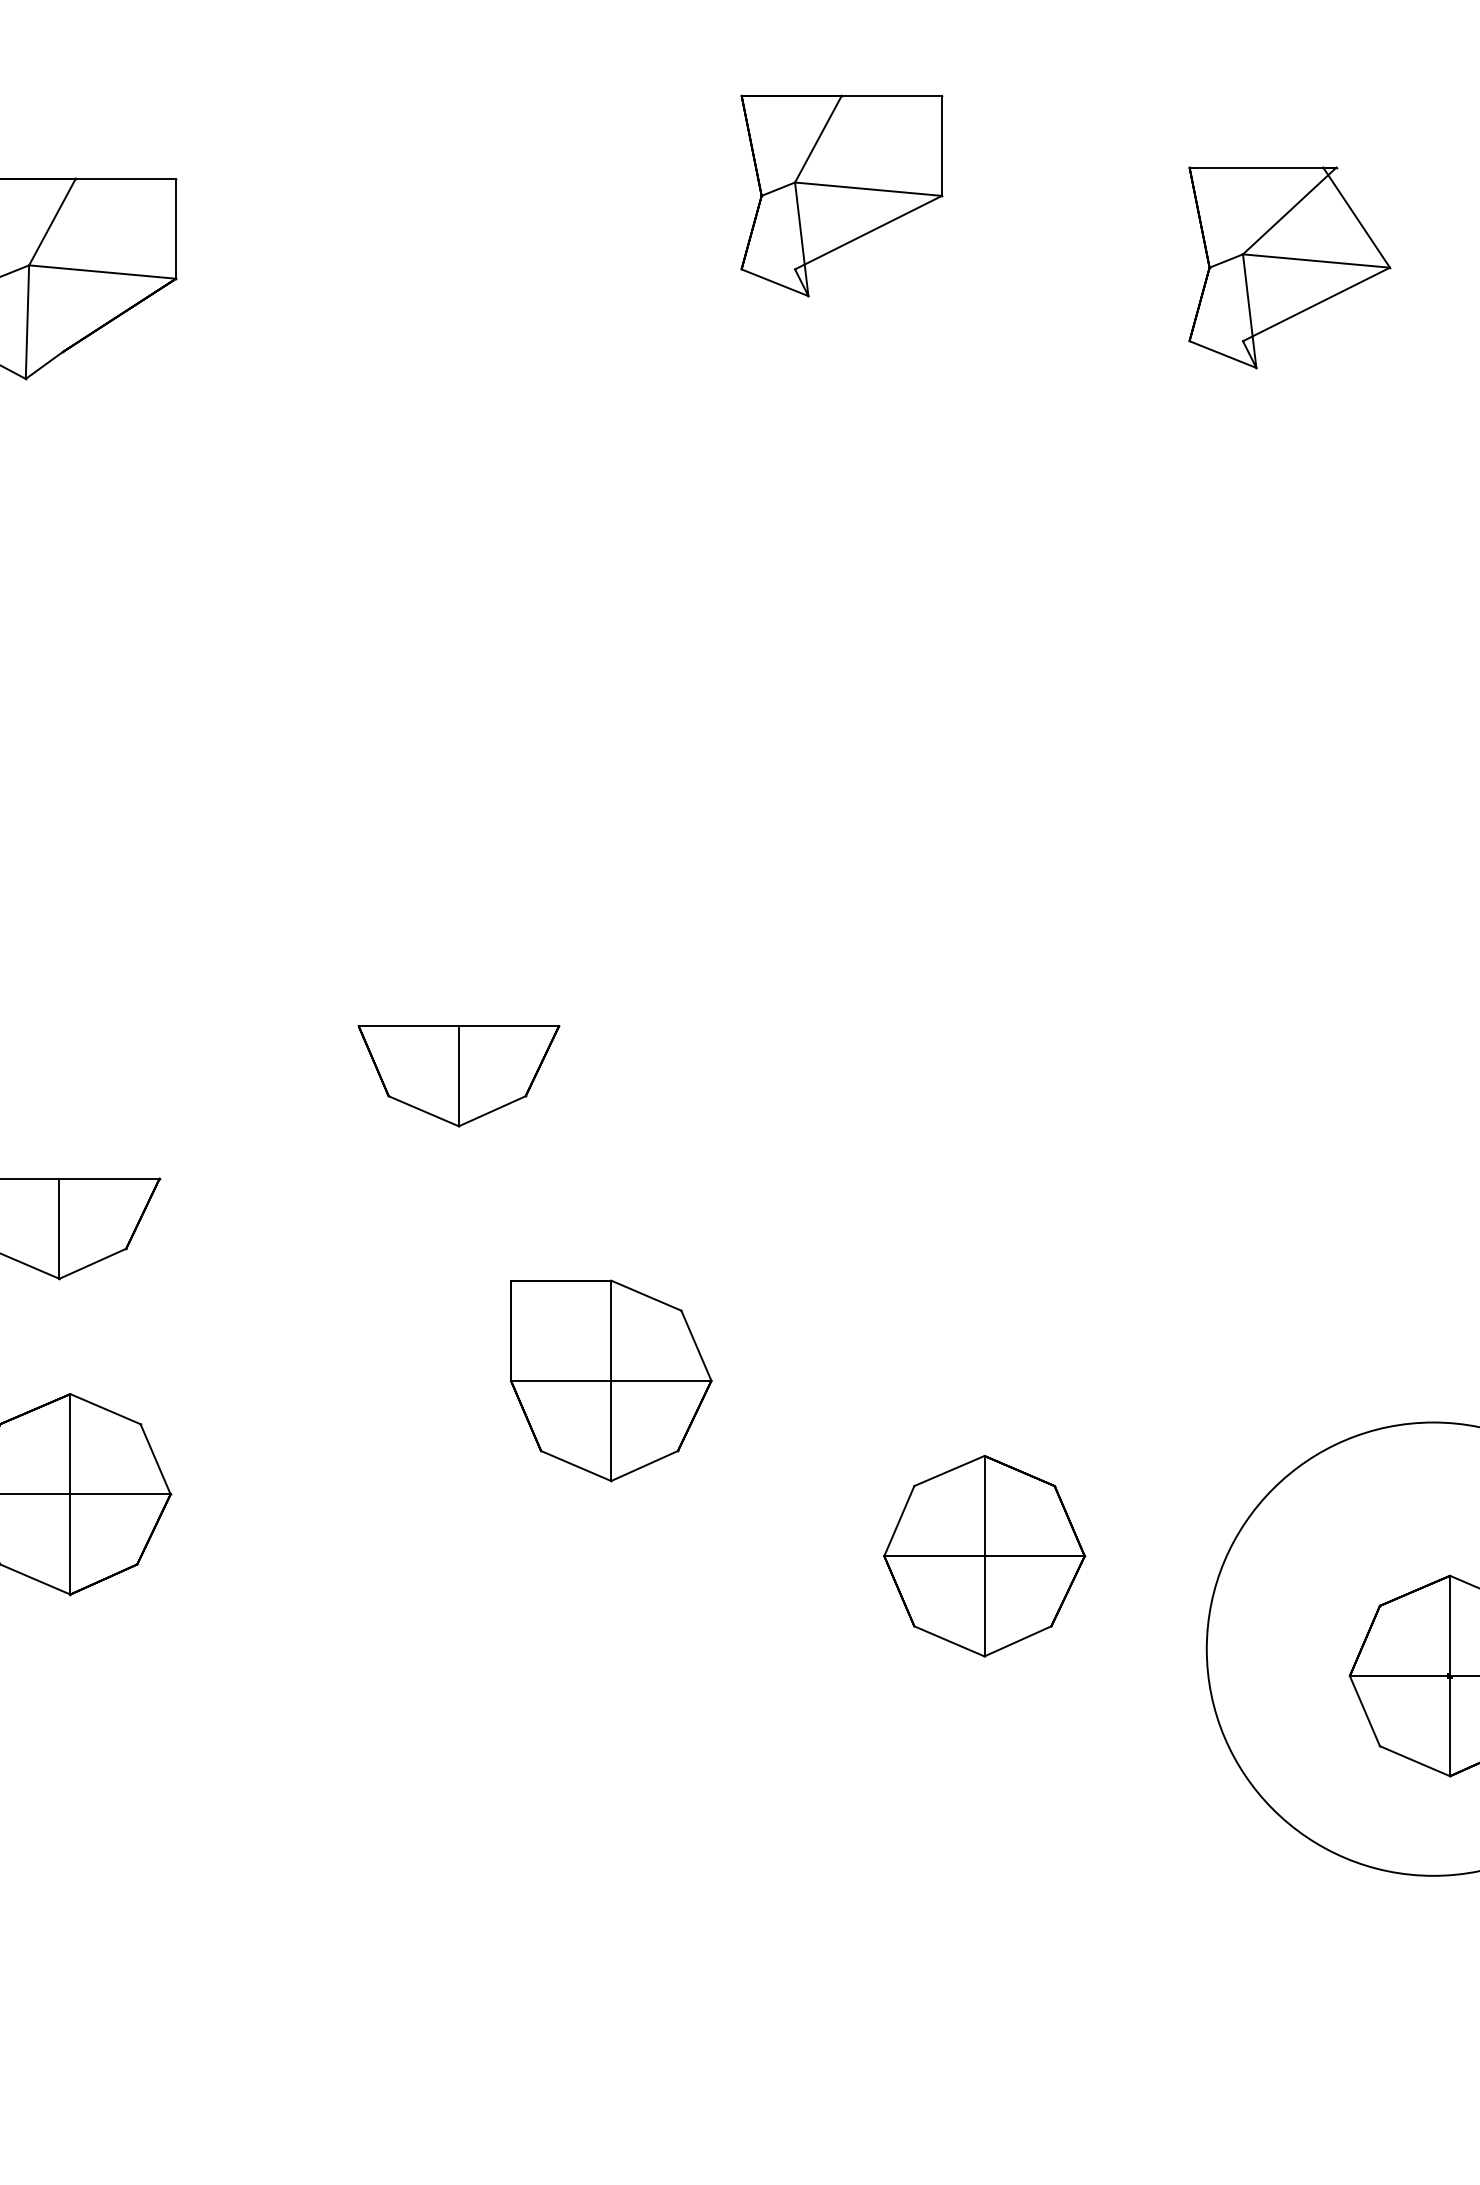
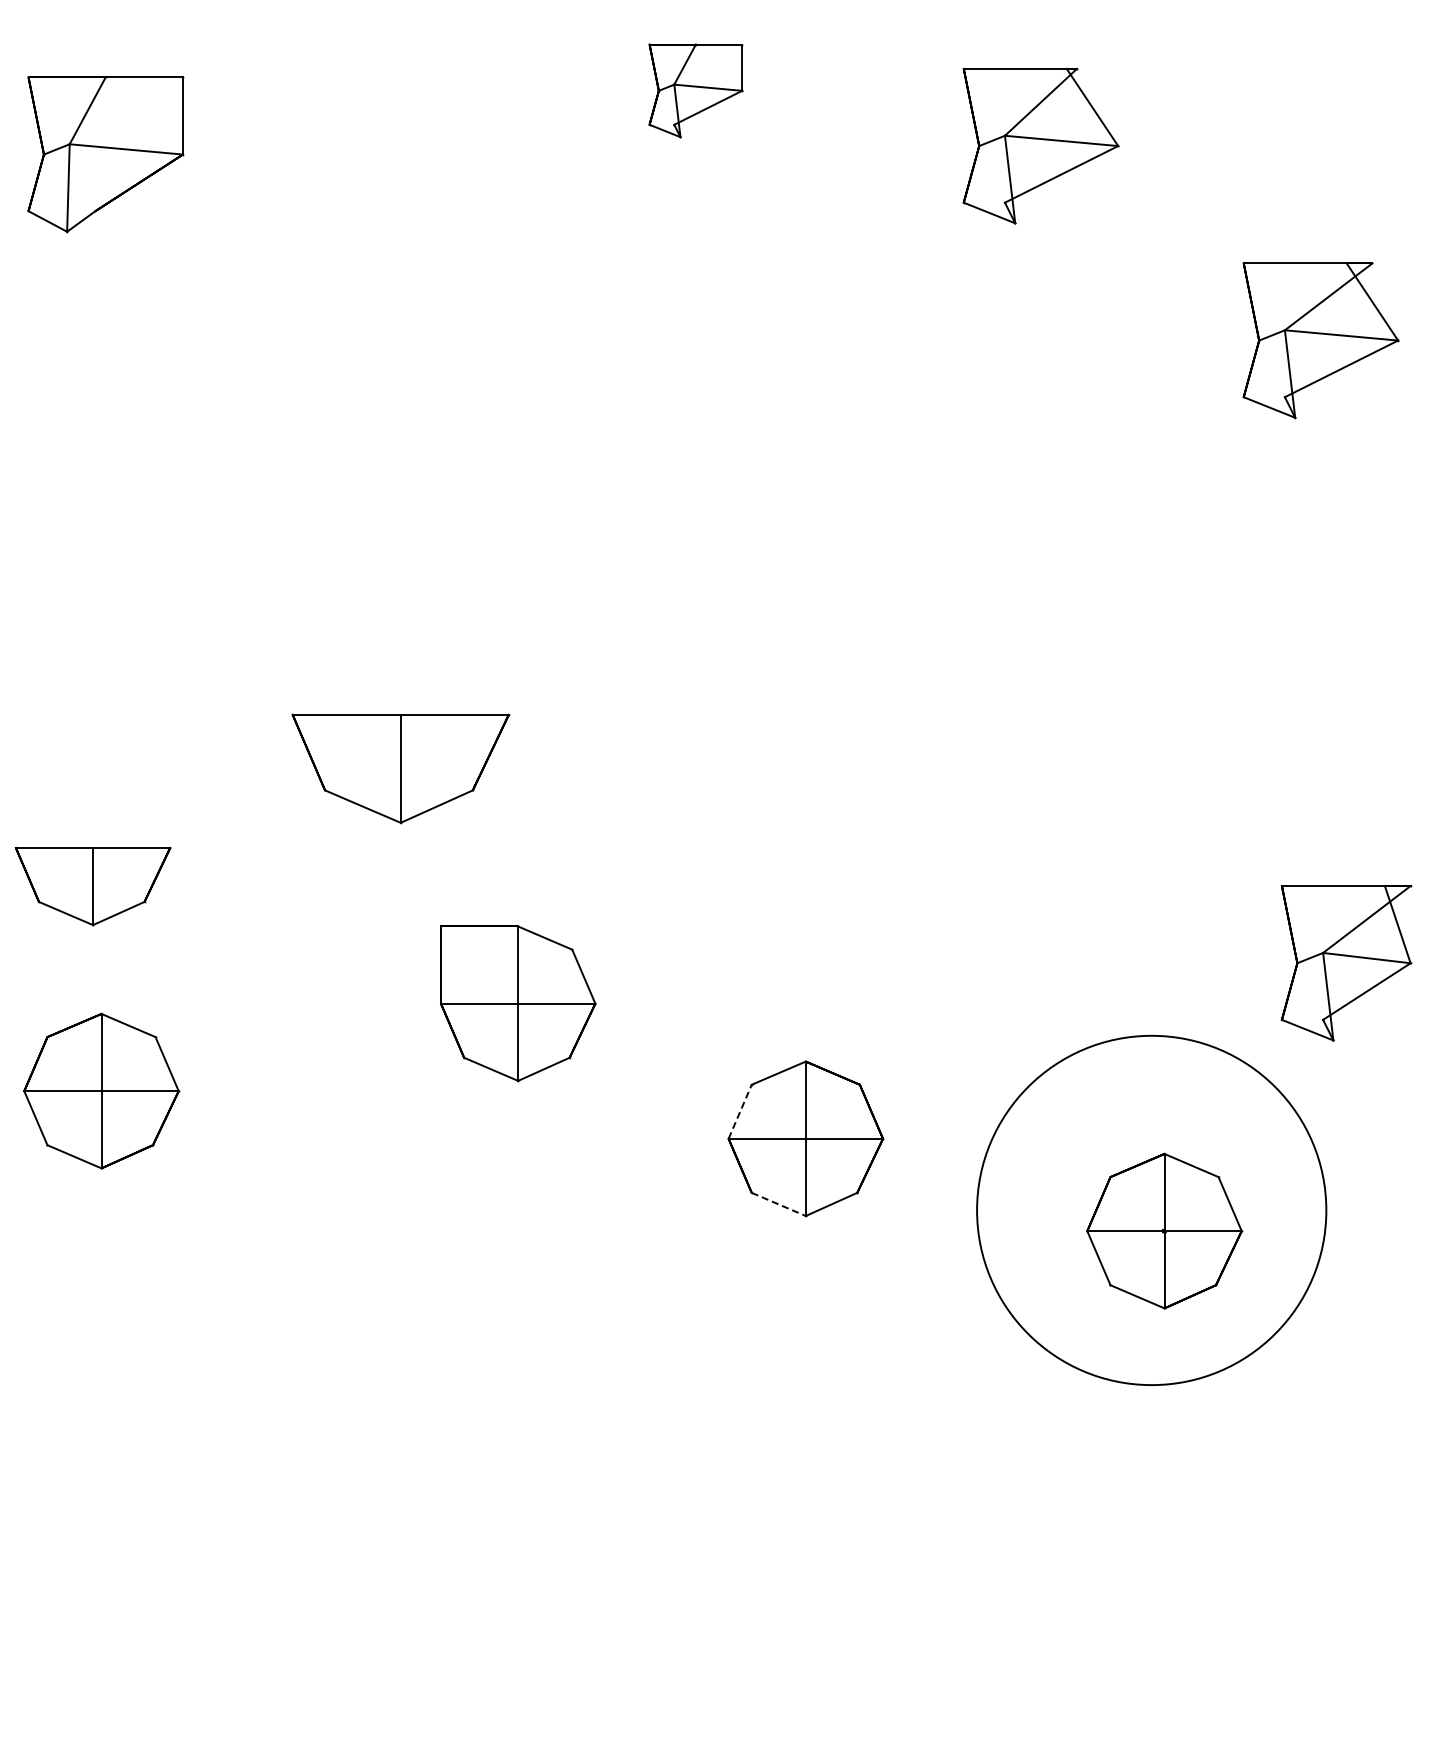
part: (841, 195) -> (695, 90), size x0.6
part: (458, 1076) -> (400, 769), size x1.4
line: (899, 1520) -> (740, 1111), solid -> dashed
line: (950, 1641) -> (779, 1204), solid -> dashed

